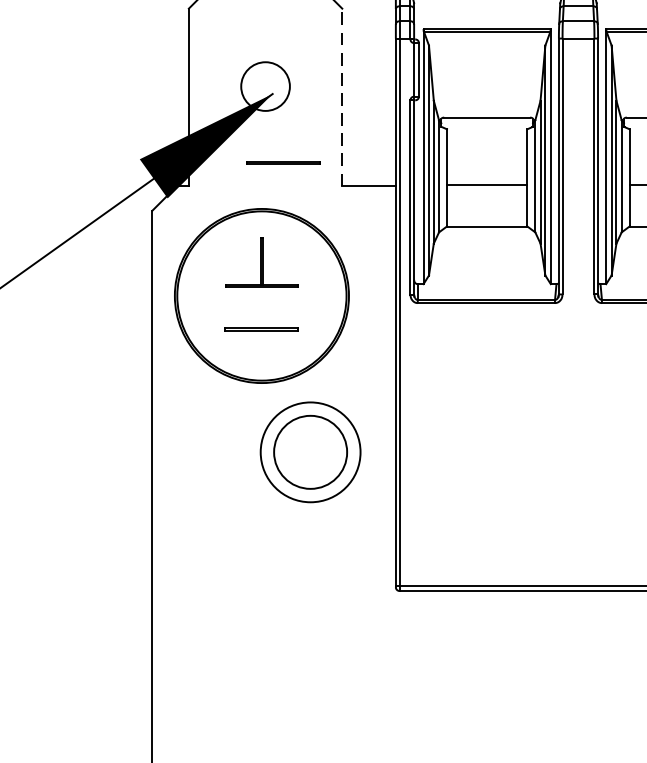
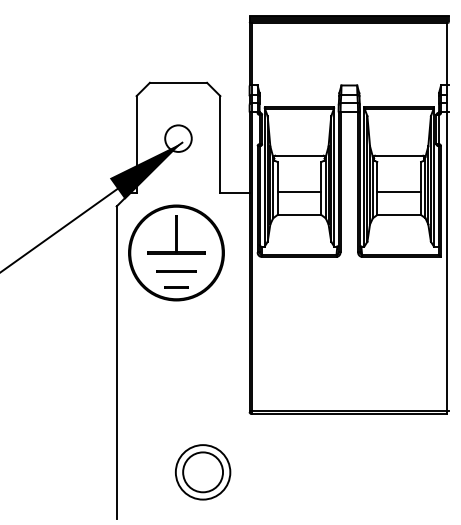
line: (342, 97) -> (220, 144), dashed -> solid
line: (283, 163) -> (188, 180), removed
part: (261, 262) -> (176, 234), size x1.43
line: (261, 359) -> (176, 287), added
part: (311, 452) -> (203, 472), moved

